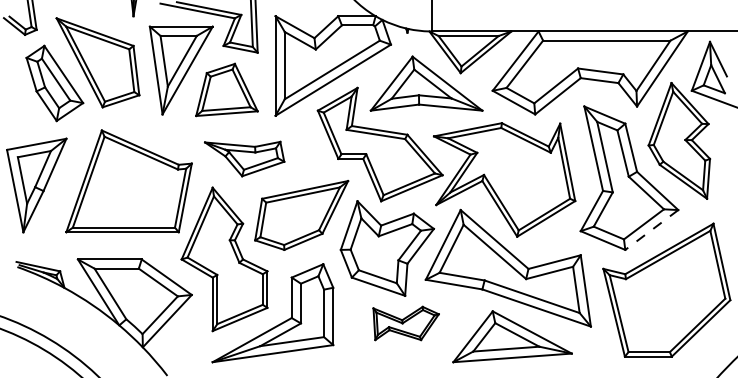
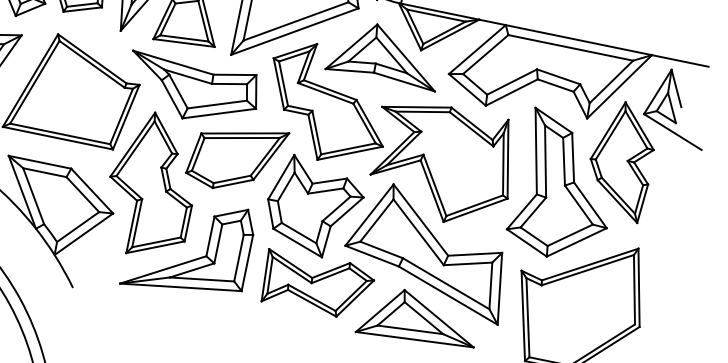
part: (244, 158) -> (192, 90), size x1.67
line: (651, 230) -> (576, 242), dashed -> solid
part: (405, 323) -> (316, 284), size x1.67

